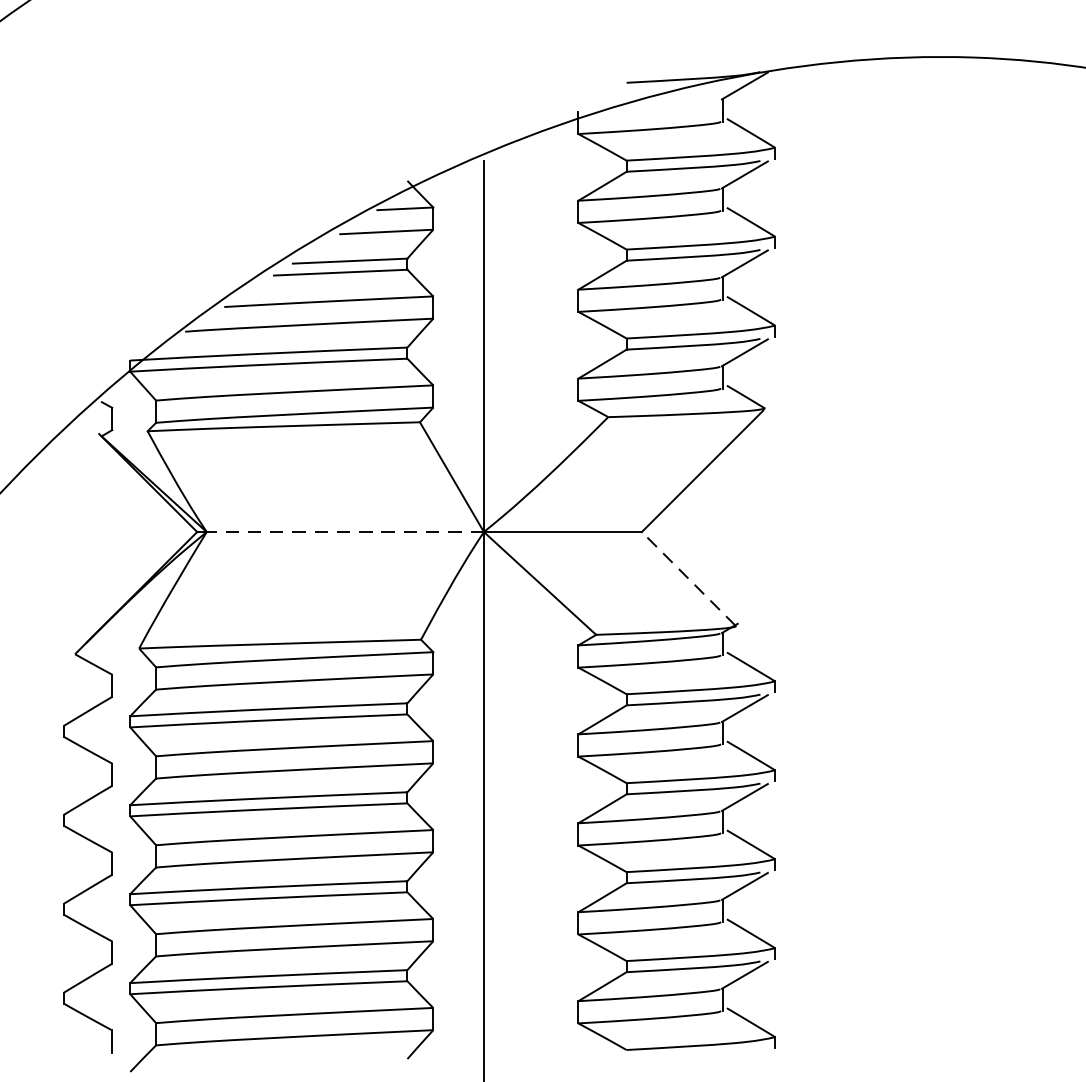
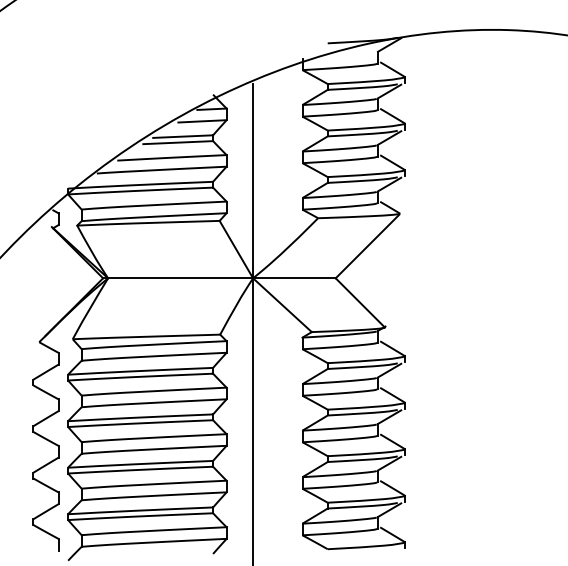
line: (345, 532) -> (180, 278), dashed -> solid
line: (689, 578) -> (360, 302), dashed -> solid

